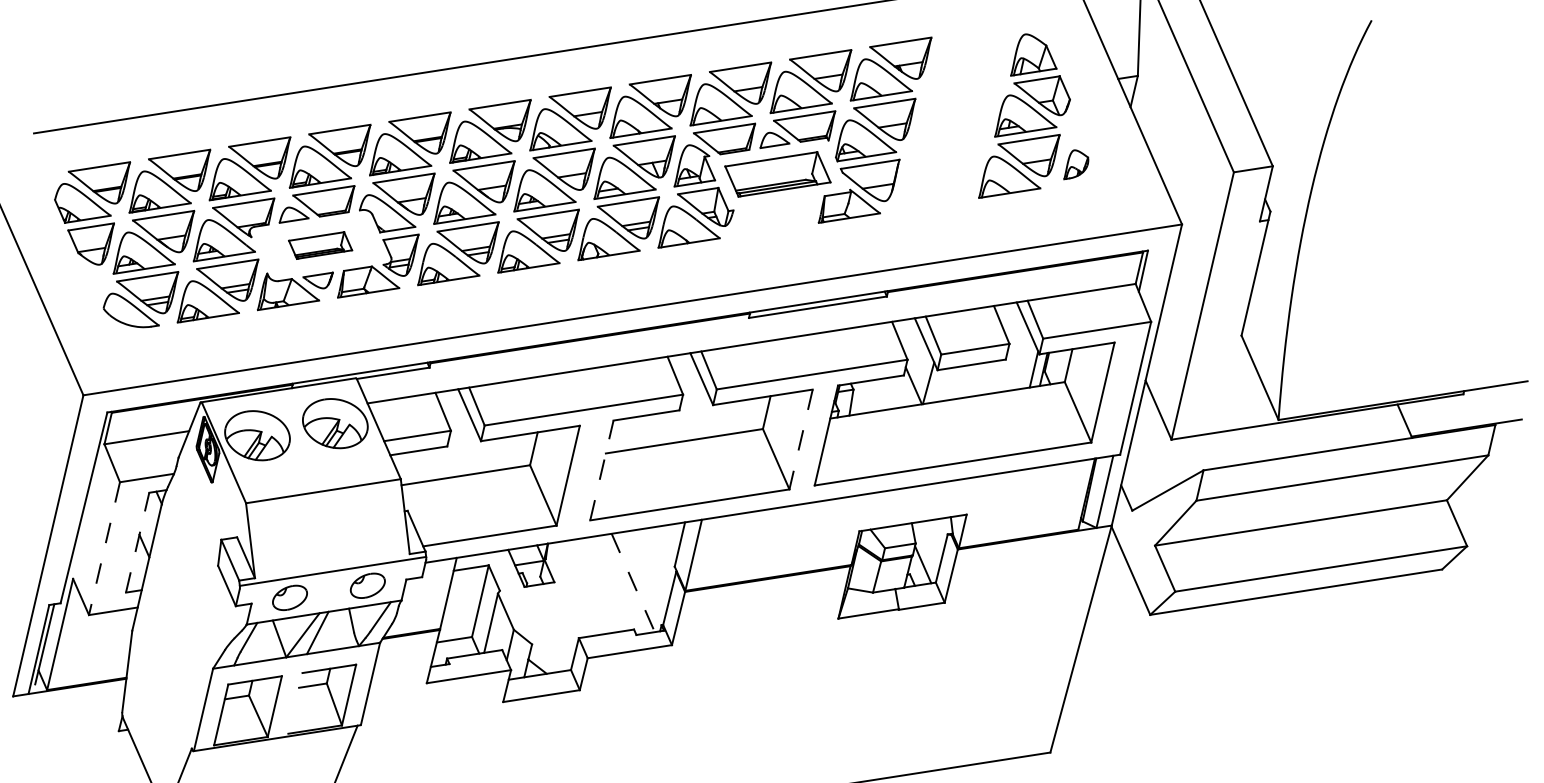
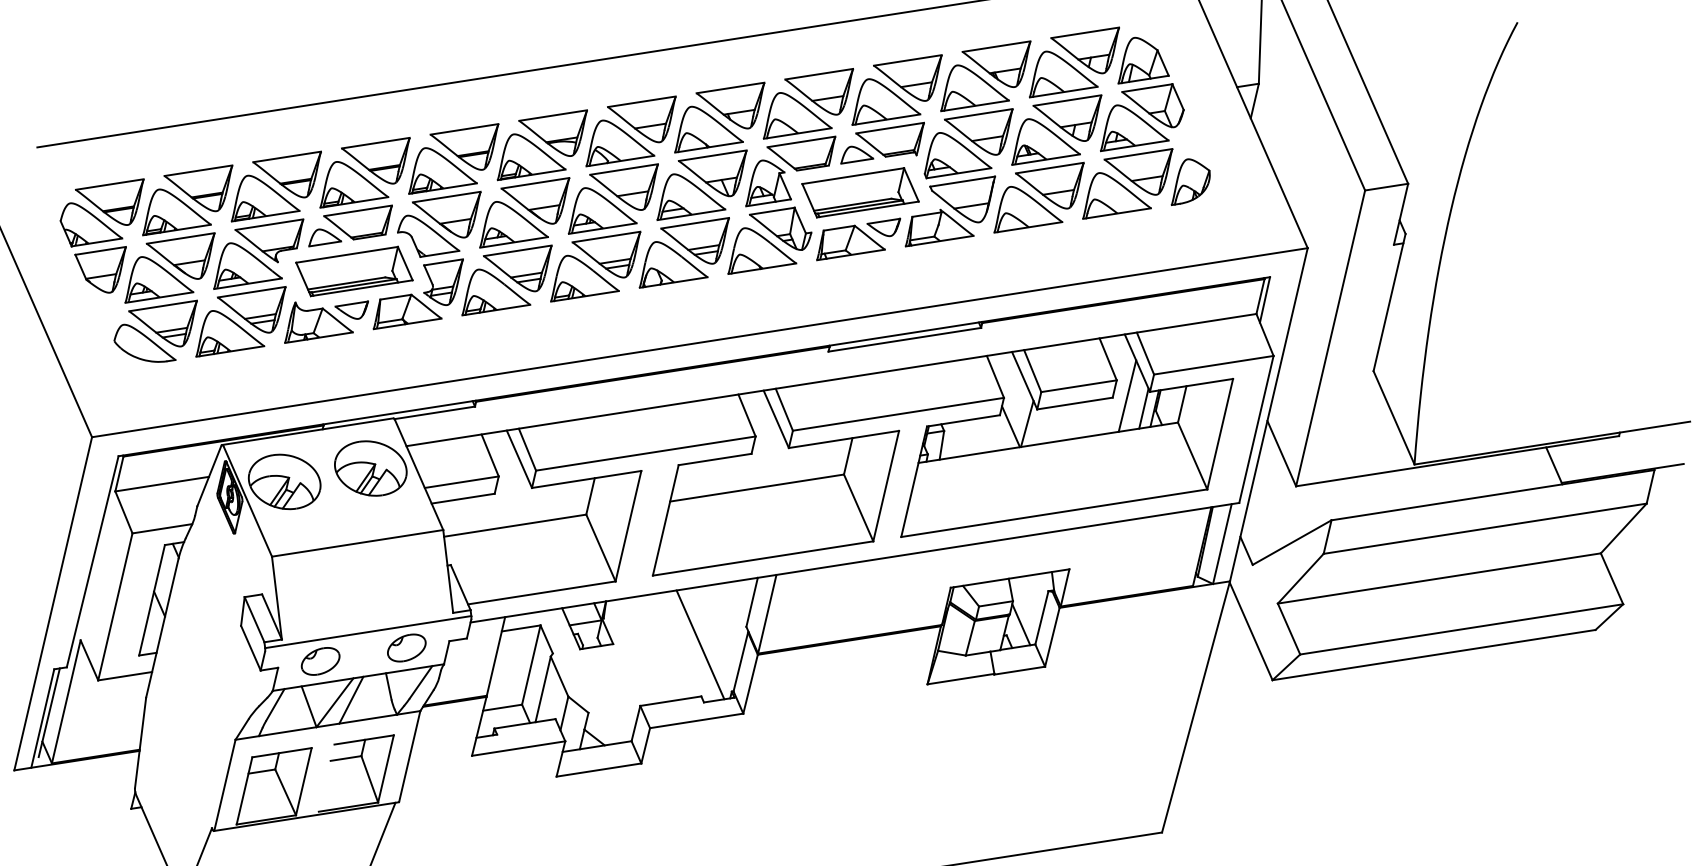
part: (954, 117) -> (1056, 129), added
part: (1076, 164) -> (1190, 181), size x1.43
part: (776, 216) -> (858, 239), added
part: (320, 245) -> (354, 271), size x1.67
line: (1019, 357) -> (1127, 395), added
line: (801, 439) -> (886, 486), dashed -> solid
line: (601, 470) -> (665, 520), dashed -> solid
line: (138, 542) -> (152, 600), dashed -> solid
line: (104, 549) -> (115, 607), dashed -> solid
line: (633, 583) -> (700, 645), dashed -> solid

